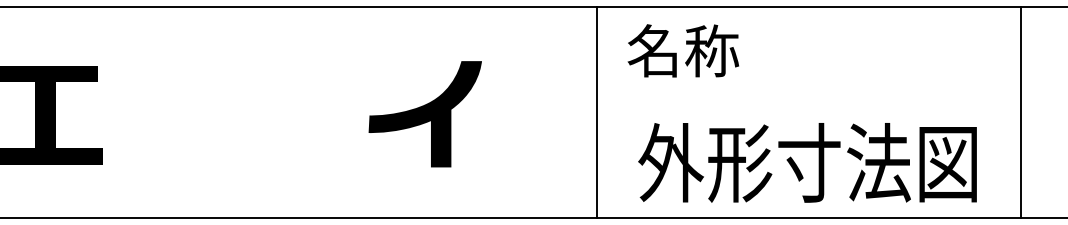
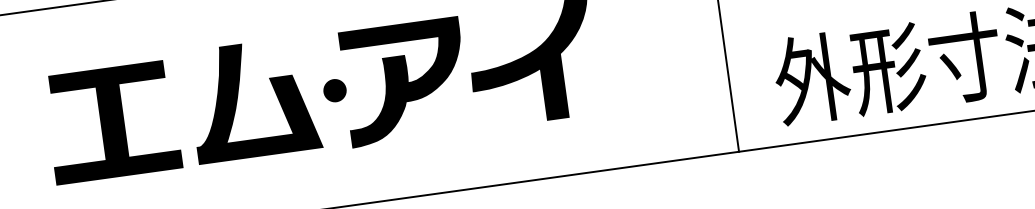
part: (160, 107) -> (238, 96), added
fill: (246, 114) -> (334, 90), added
fill: (309, 115) -> (404, 82), added

